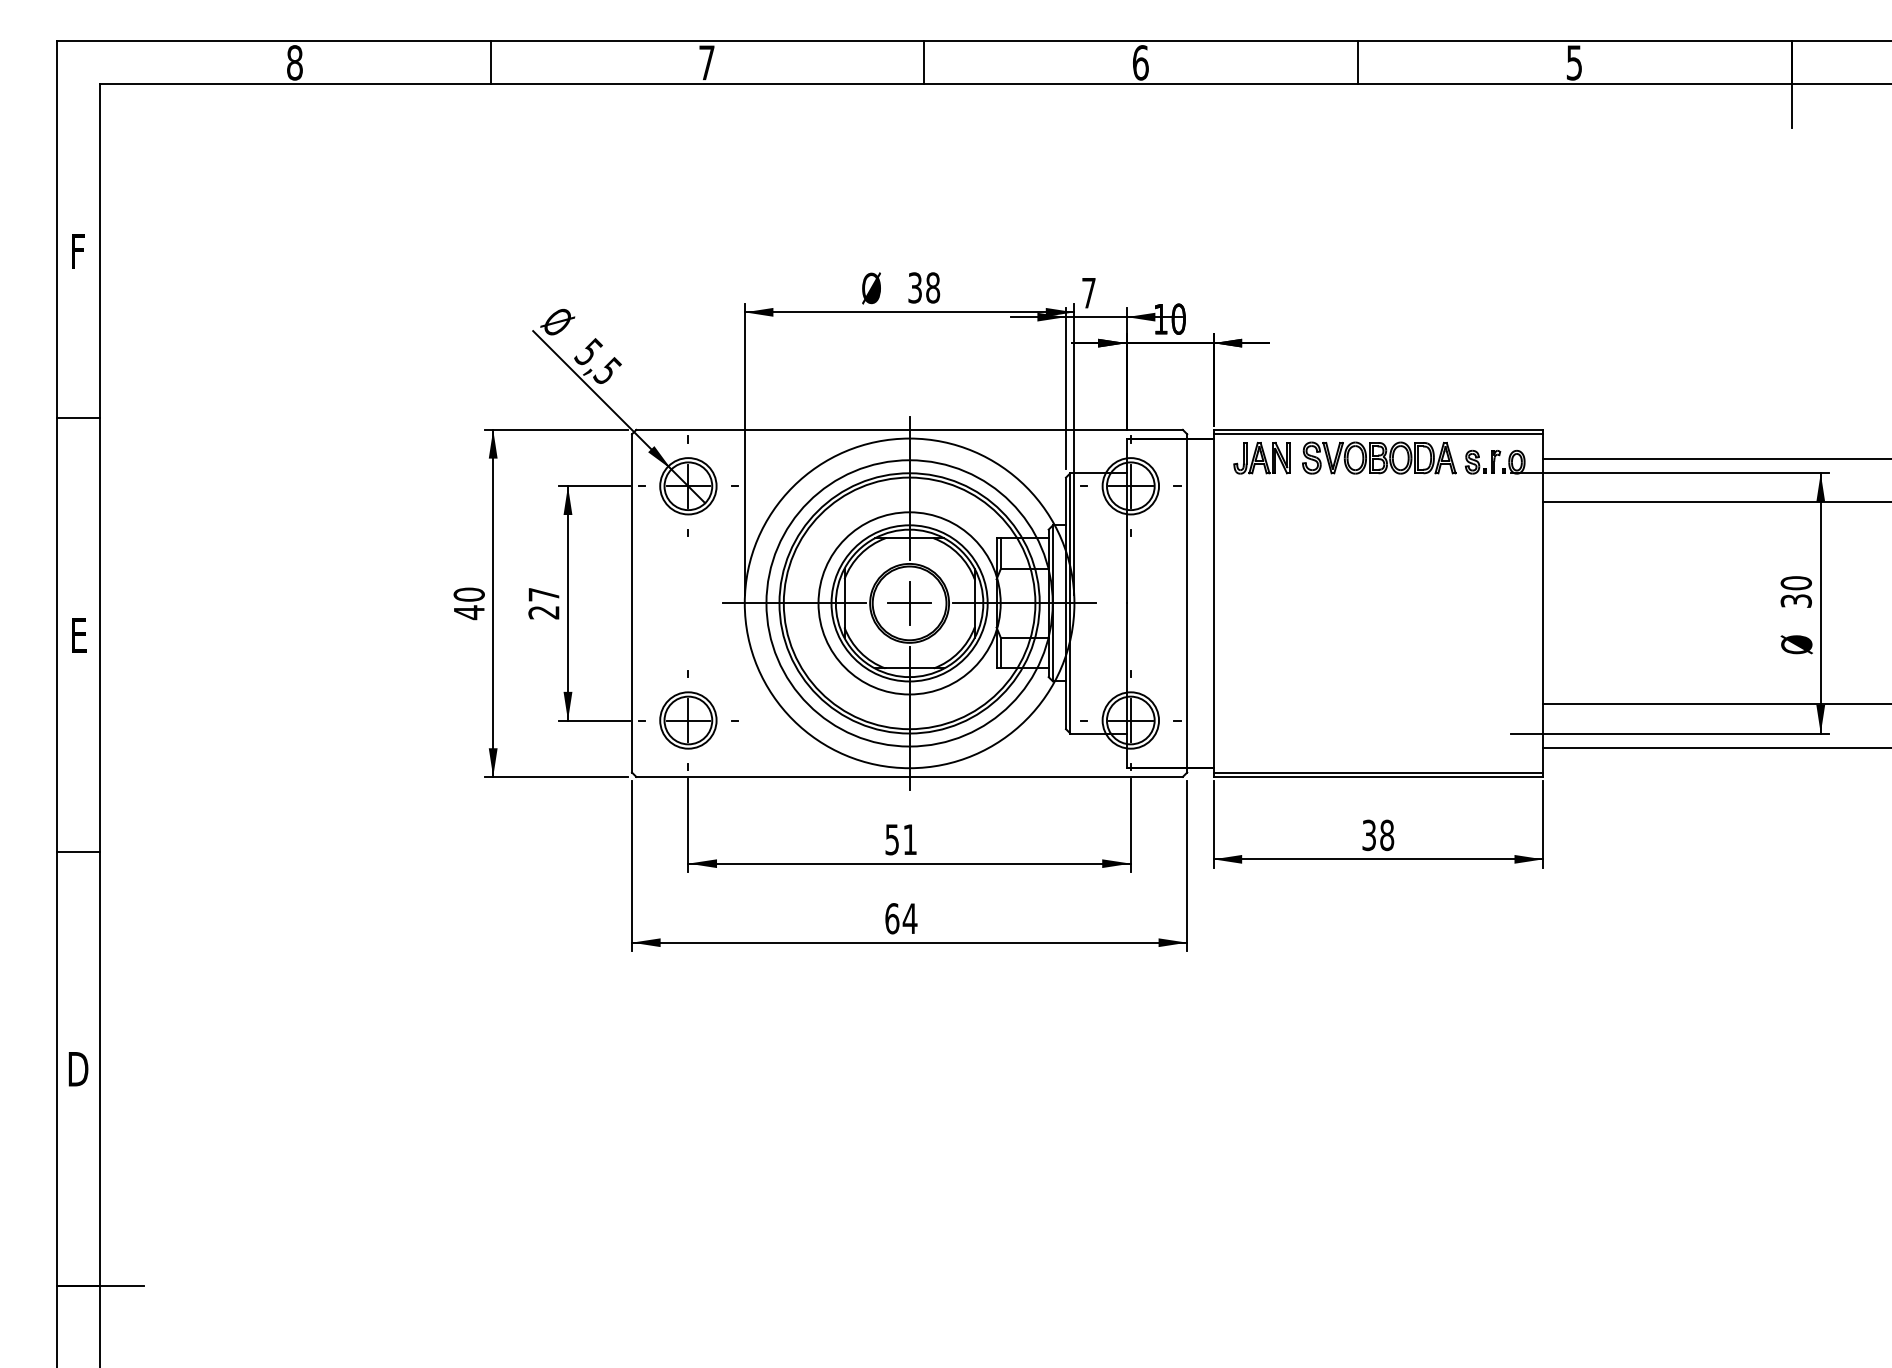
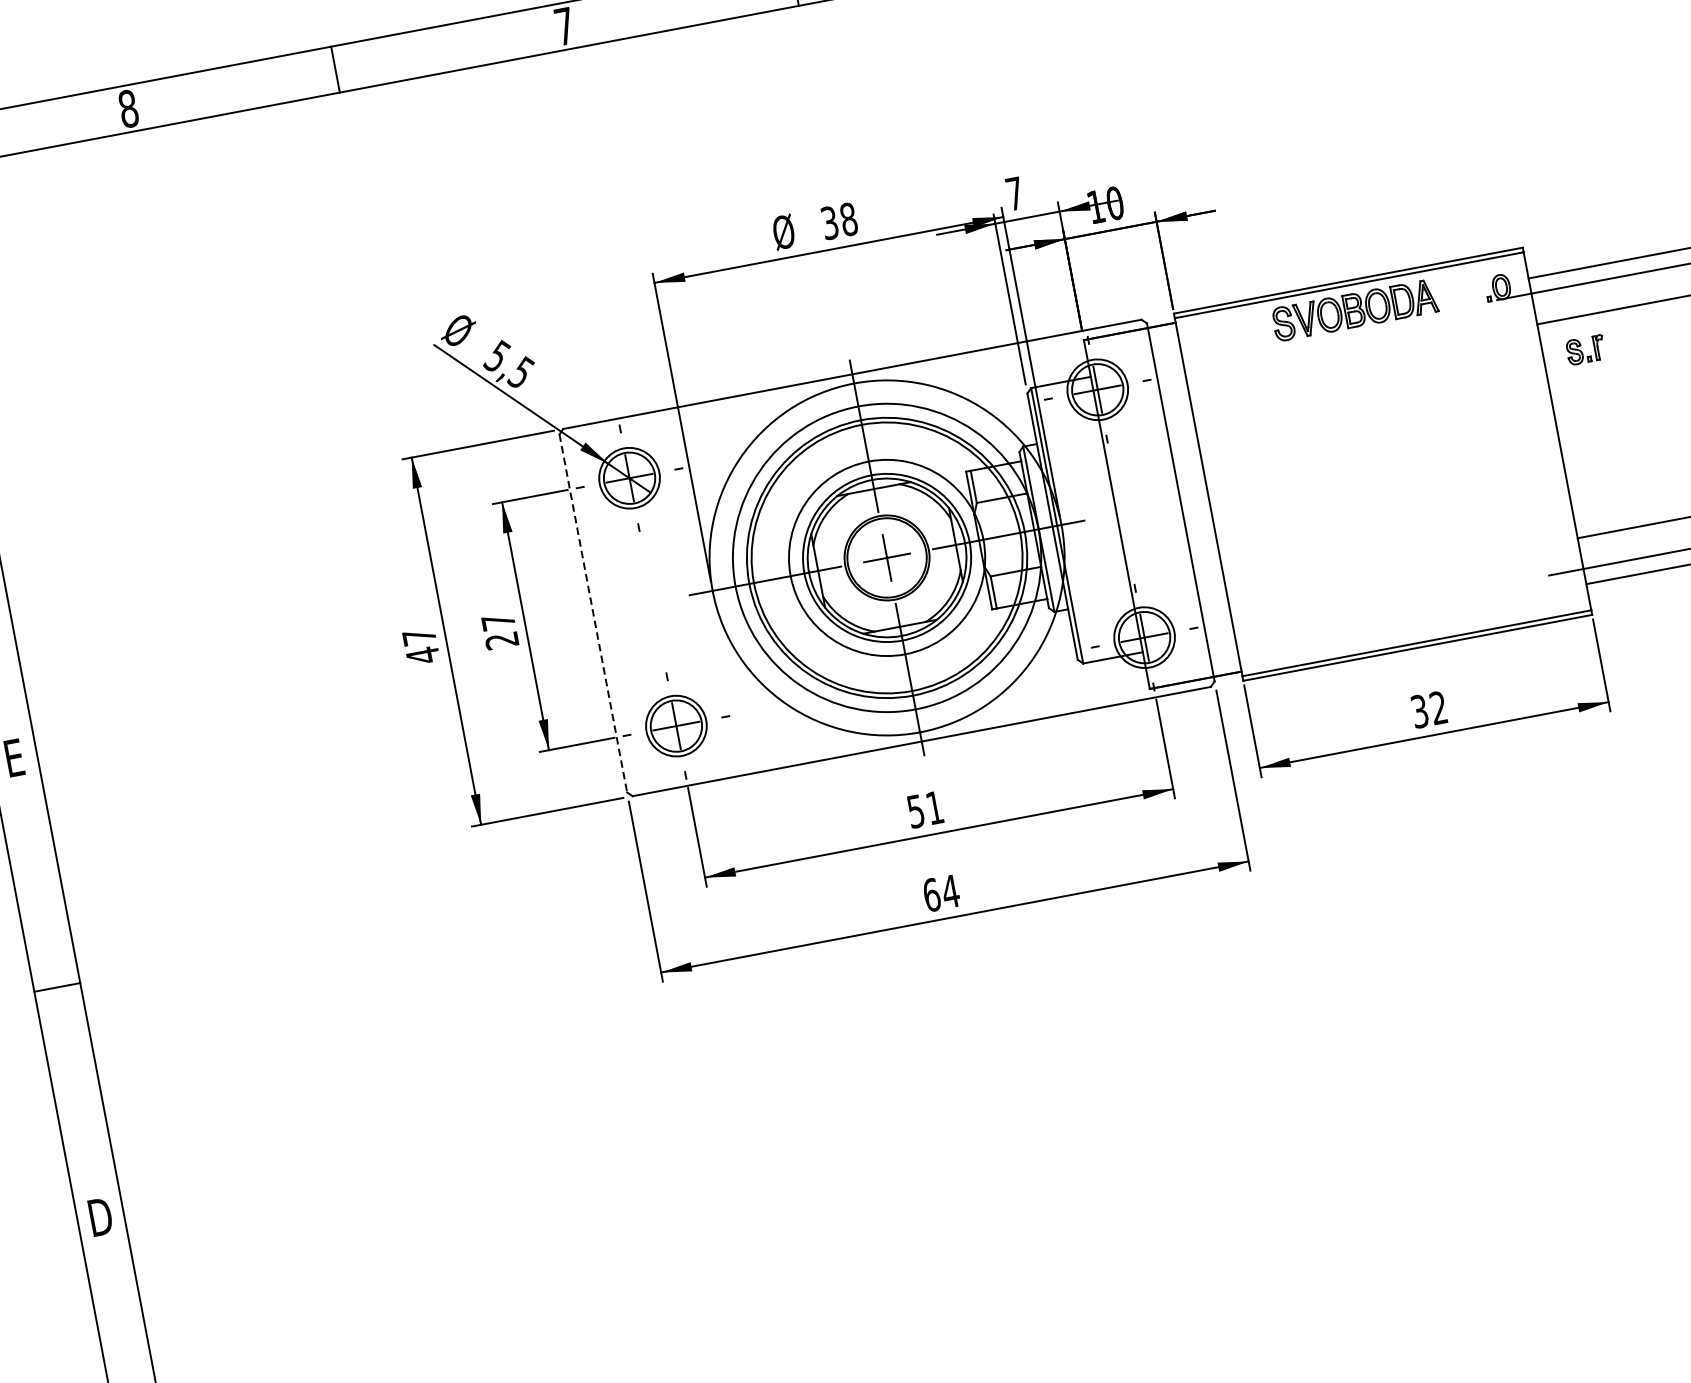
part: (1261, 458) -> (1230, 334), removed
part: (1482, 461) -> (1585, 349), moved
text: (468, 594) -> (418, 636), 40 -> 47
line: (632, 603) -> (593, 613), solid -> dashed
text: (1387, 835) -> (1439, 708), 38 -> 32

